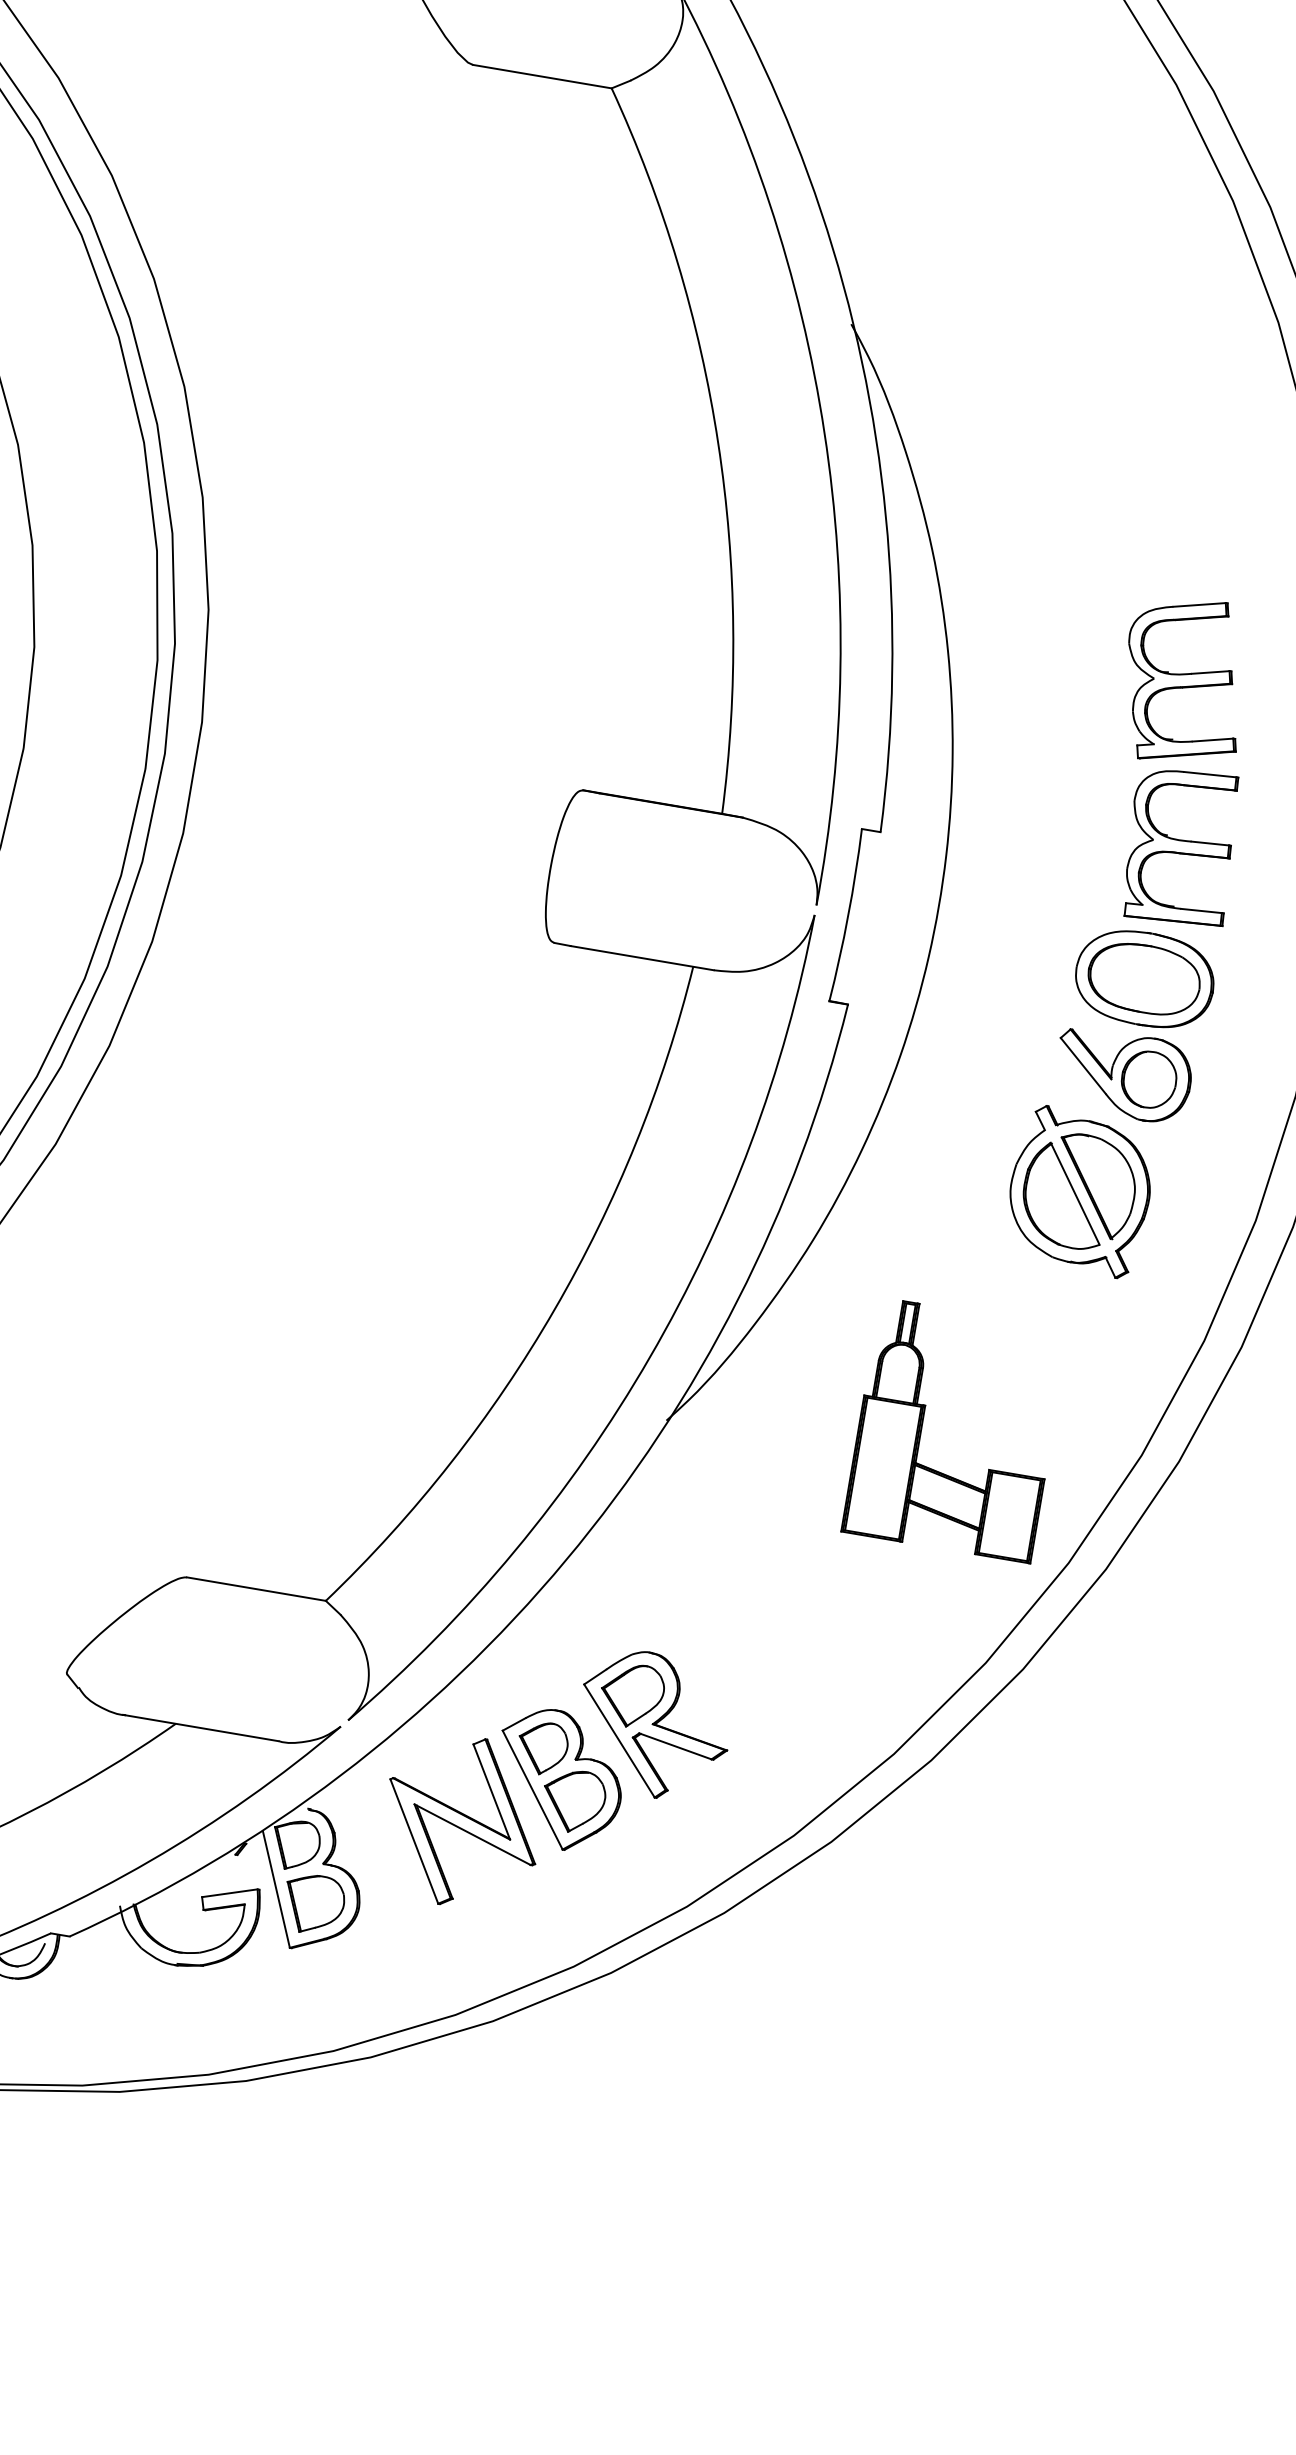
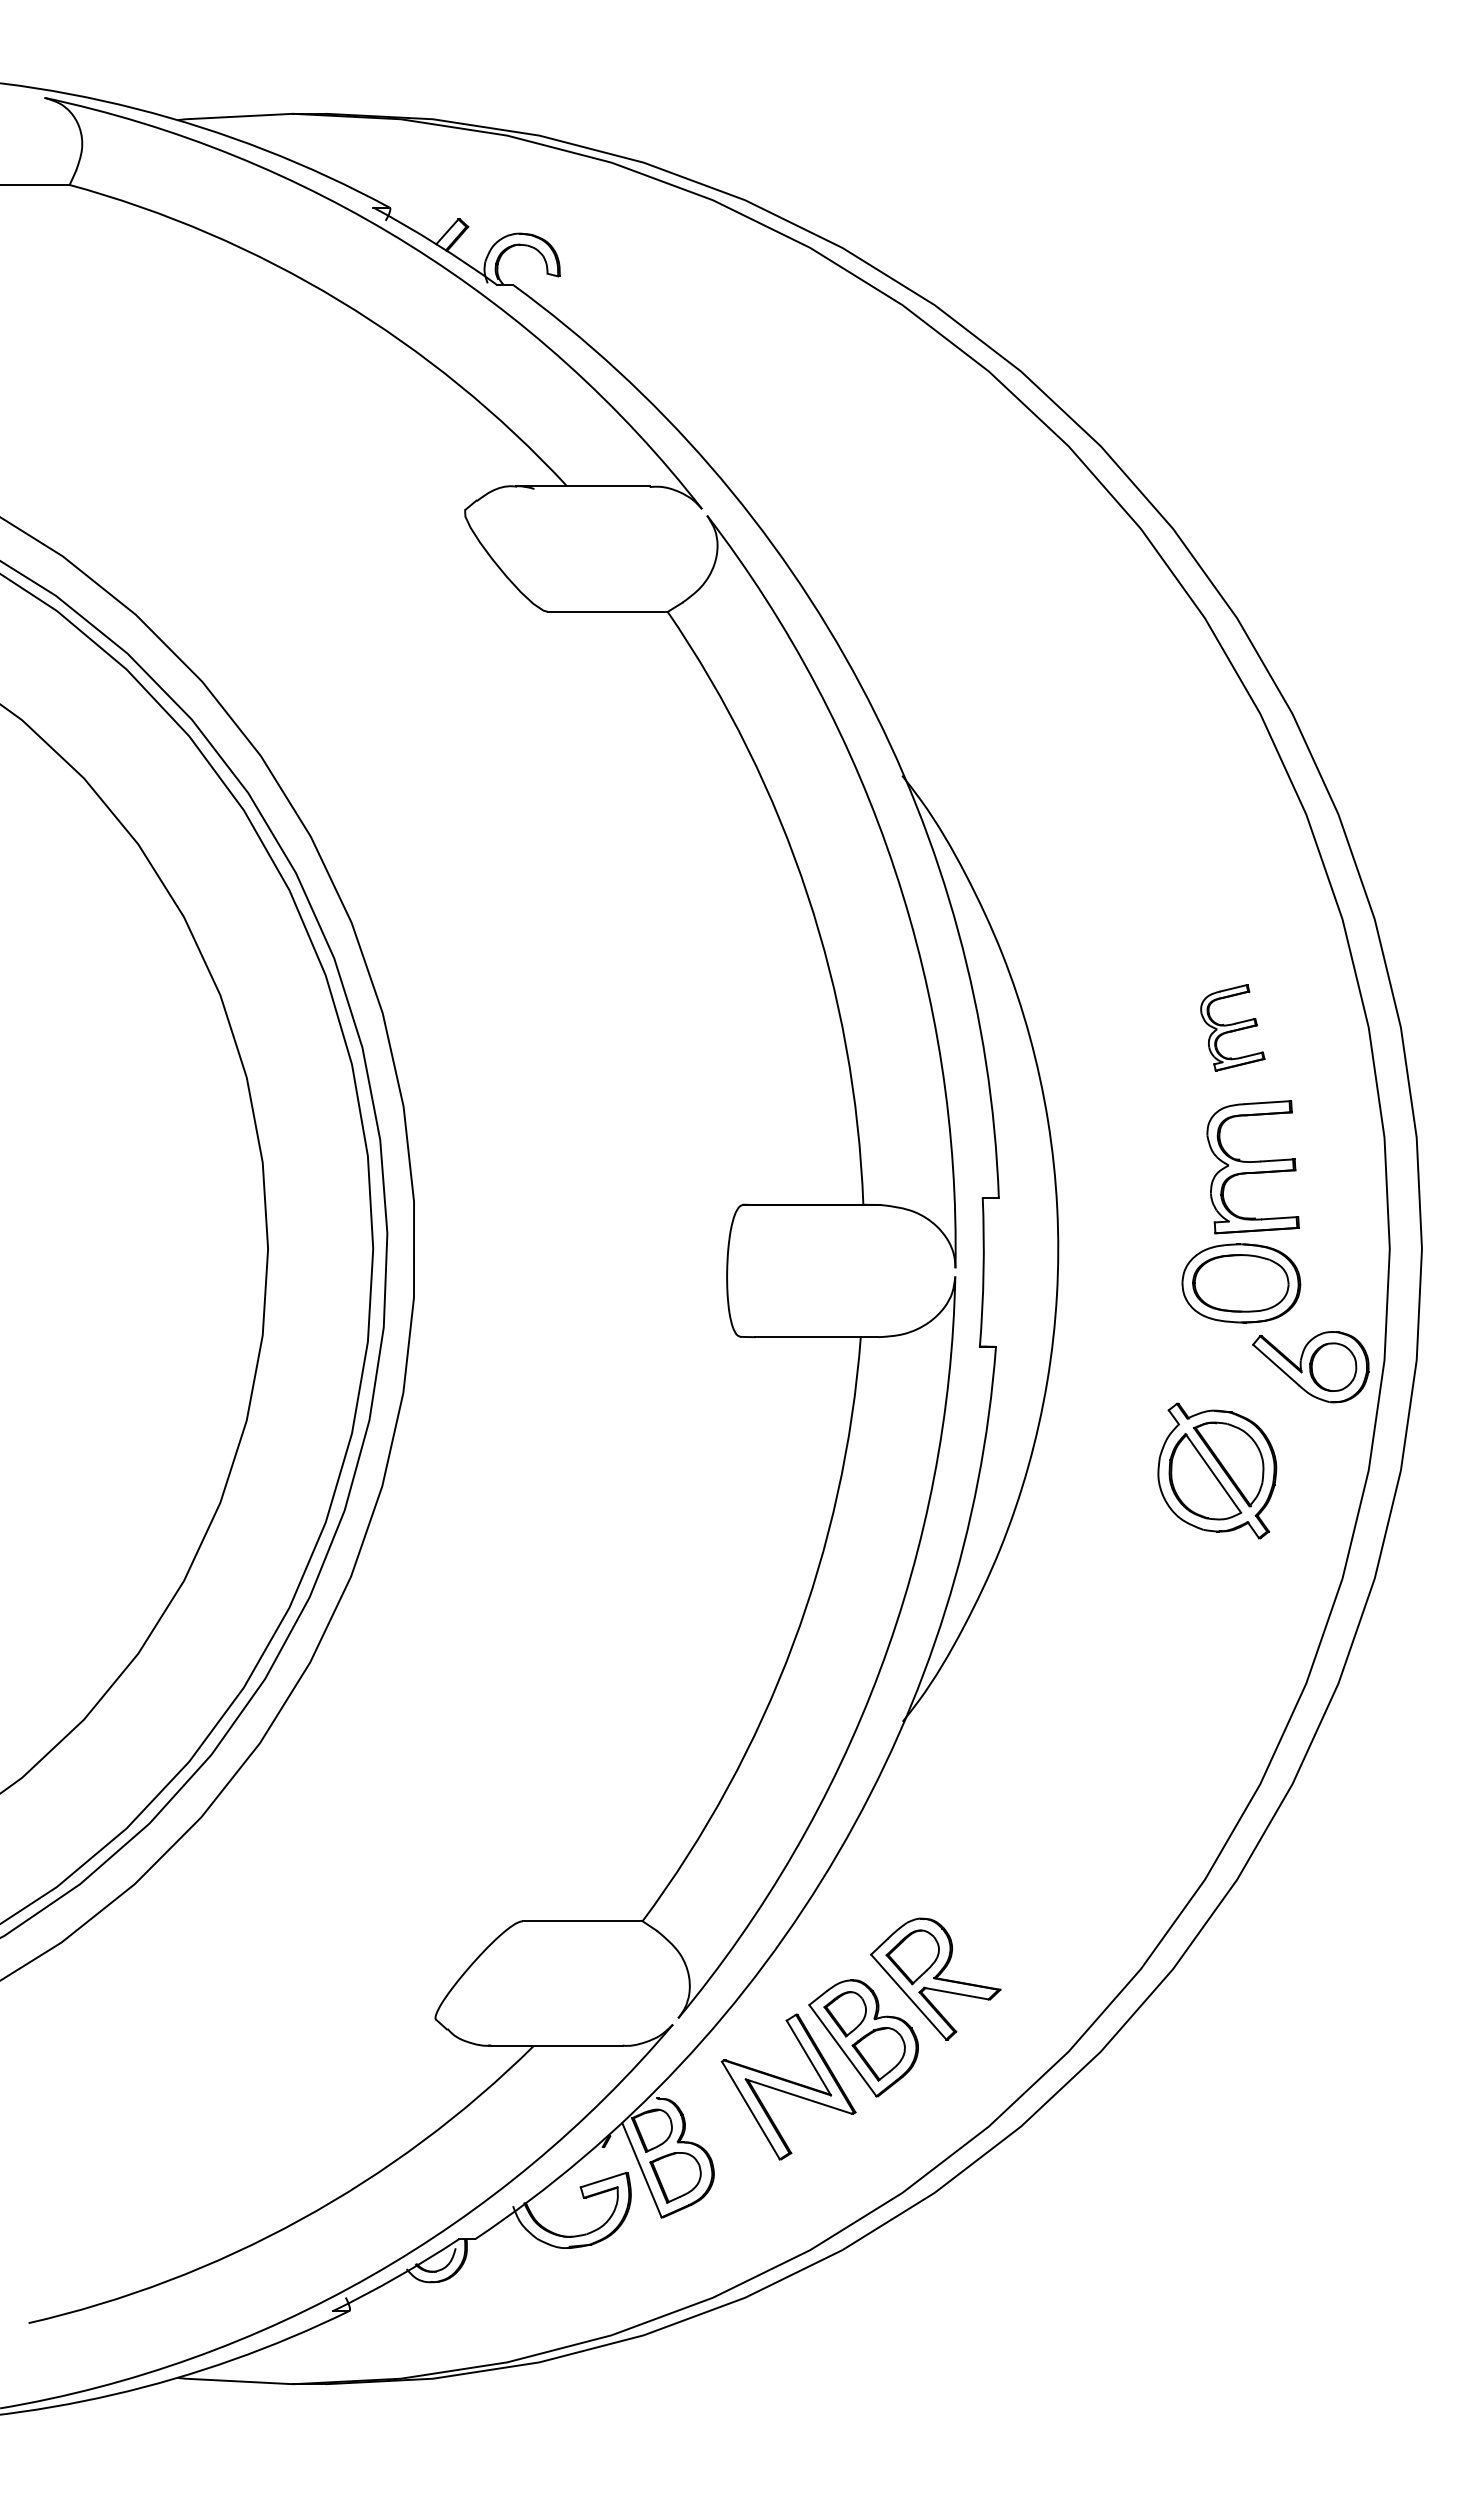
part: (1184, 680) -> (1232, 1027), size x0.6
part: (1122, 1075) -> (1310, 1367), moved
part: (923, 1424) -> (1118, 1688), removed

